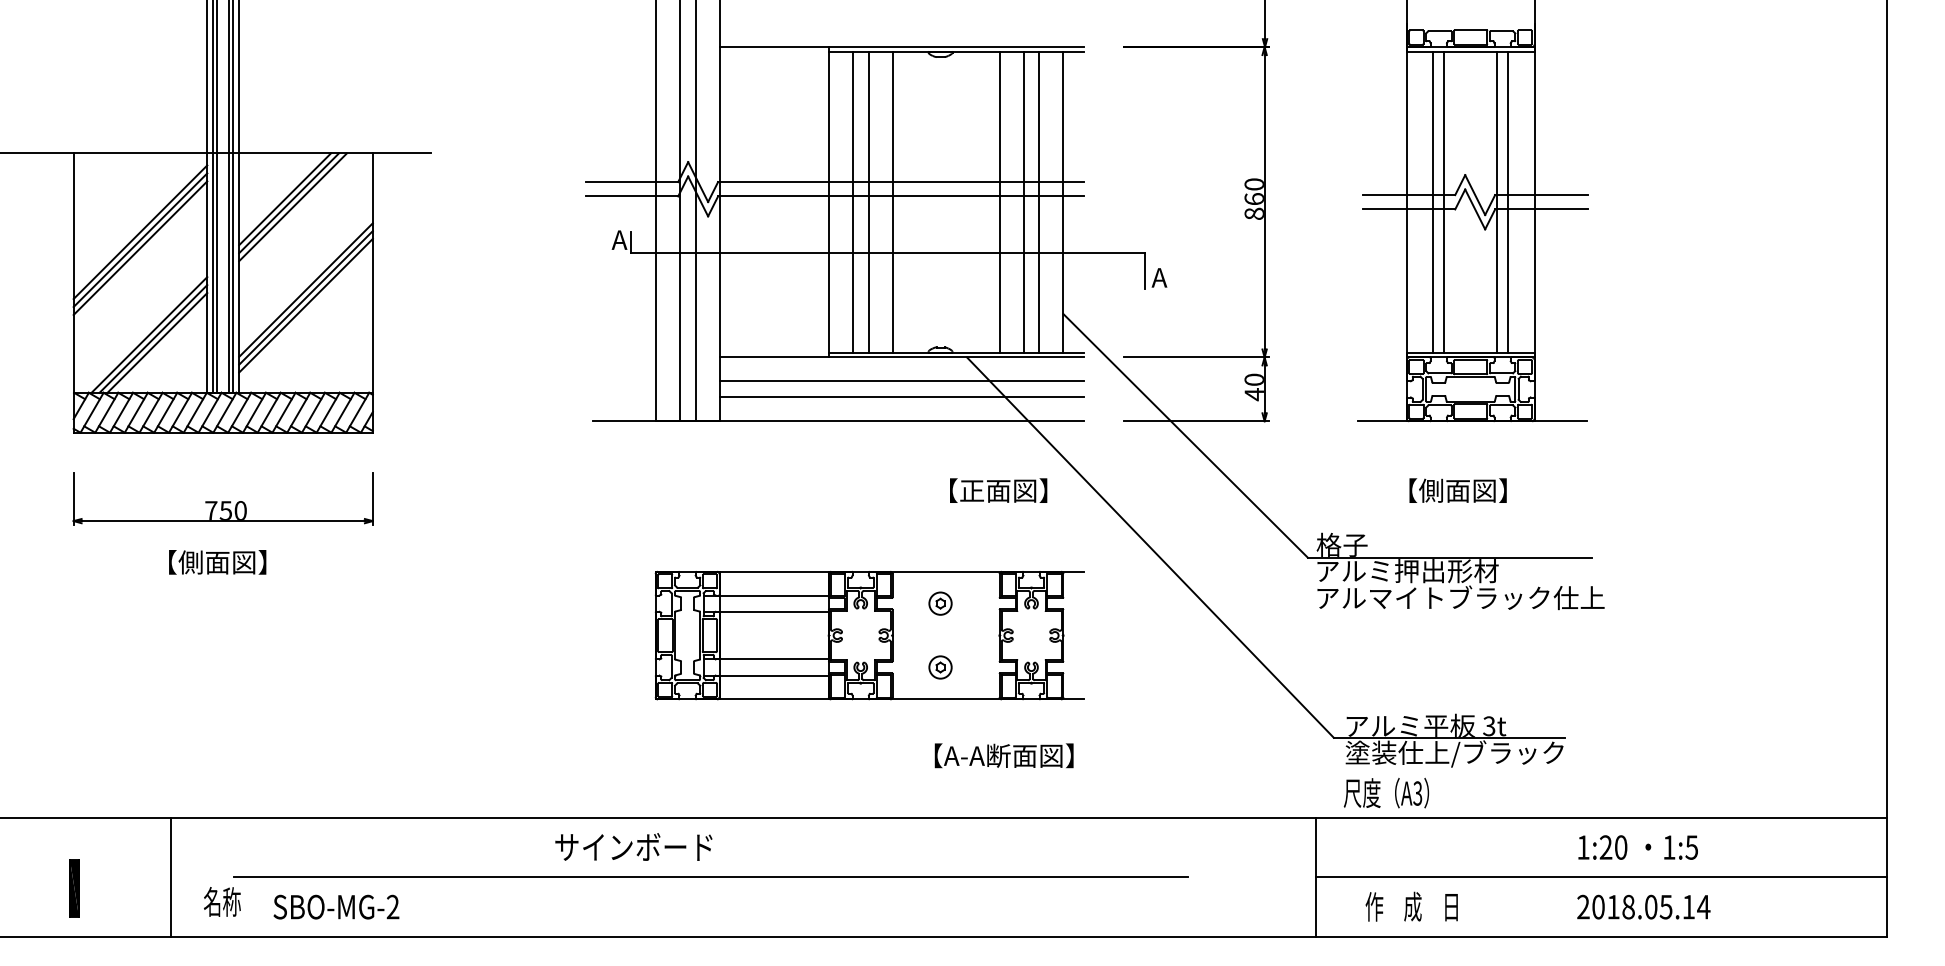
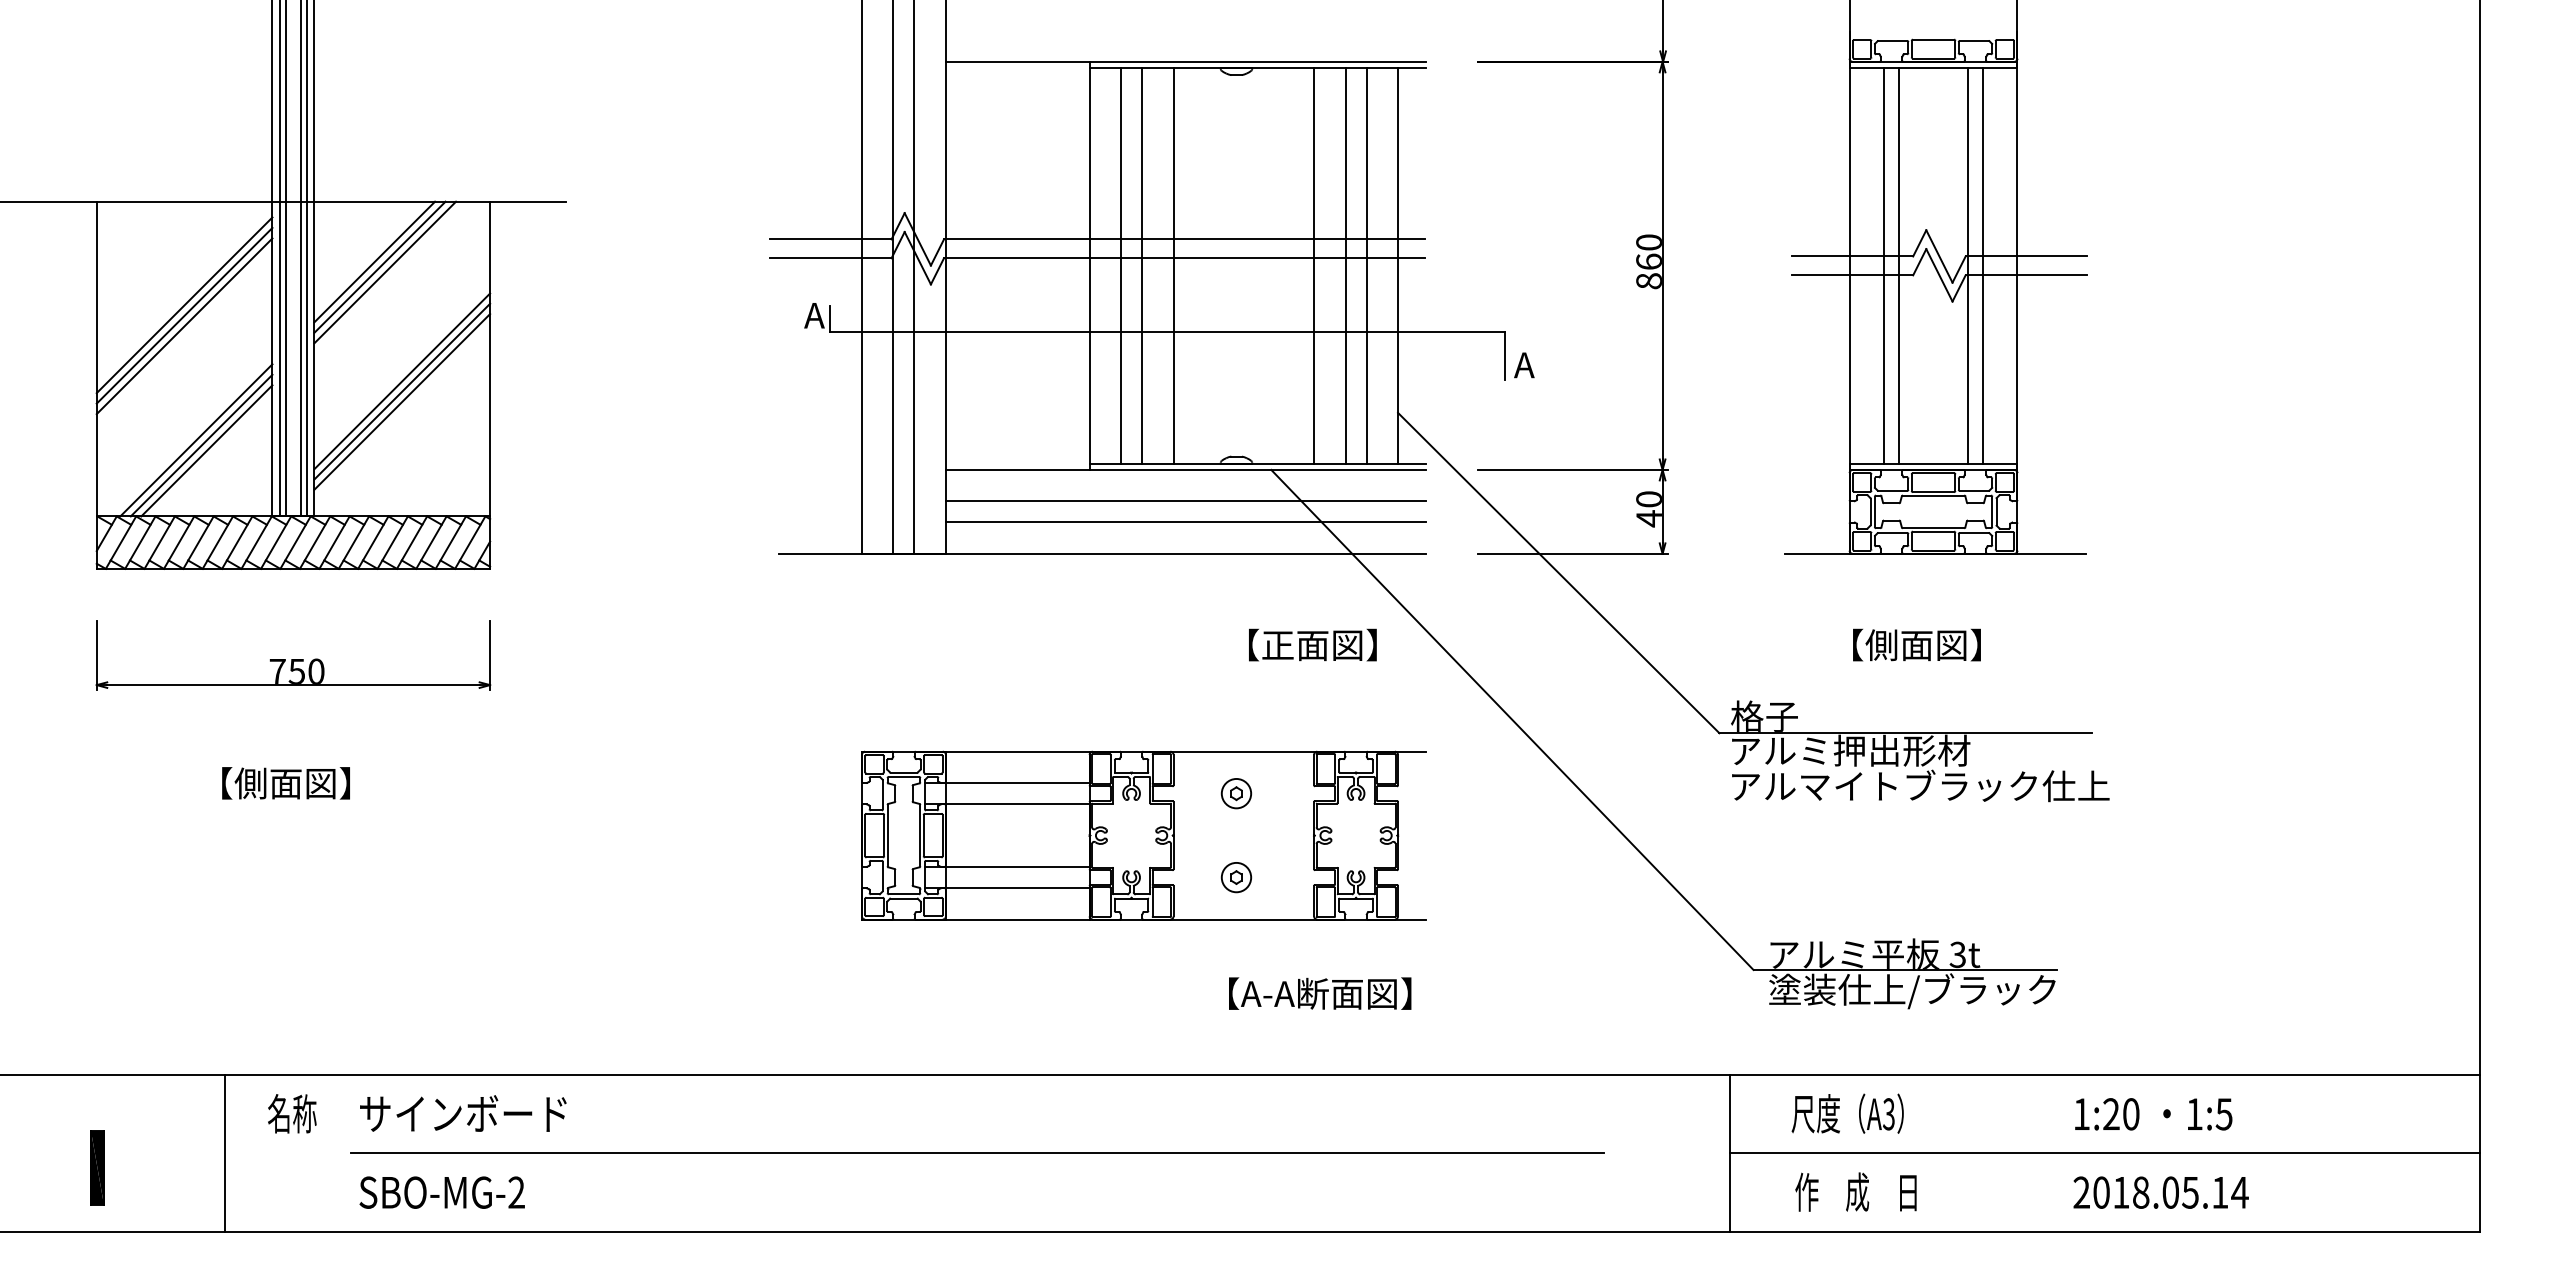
text: (217, 562) -> (285, 783), moved
text: (1386, 792) -> (1847, 1113), moved
text: (634, 846) -> (463, 1113), moved
line: (710, 876) -> (977, 1152), moved
text: (222, 901) -> (292, 1113), moved

